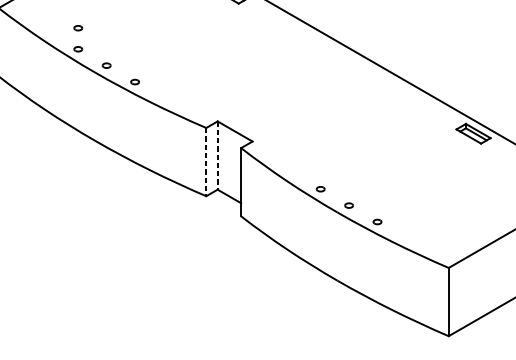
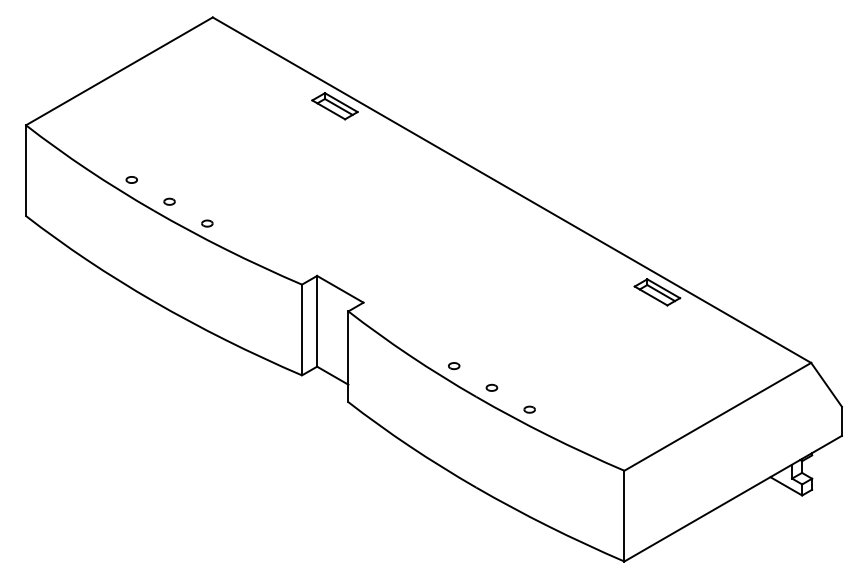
part: (78, 27) -> (131, 151), removed
line: (217, 155) -> (317, 321), dashed -> solid
line: (206, 162) -> (302, 330), dashed -> solid

